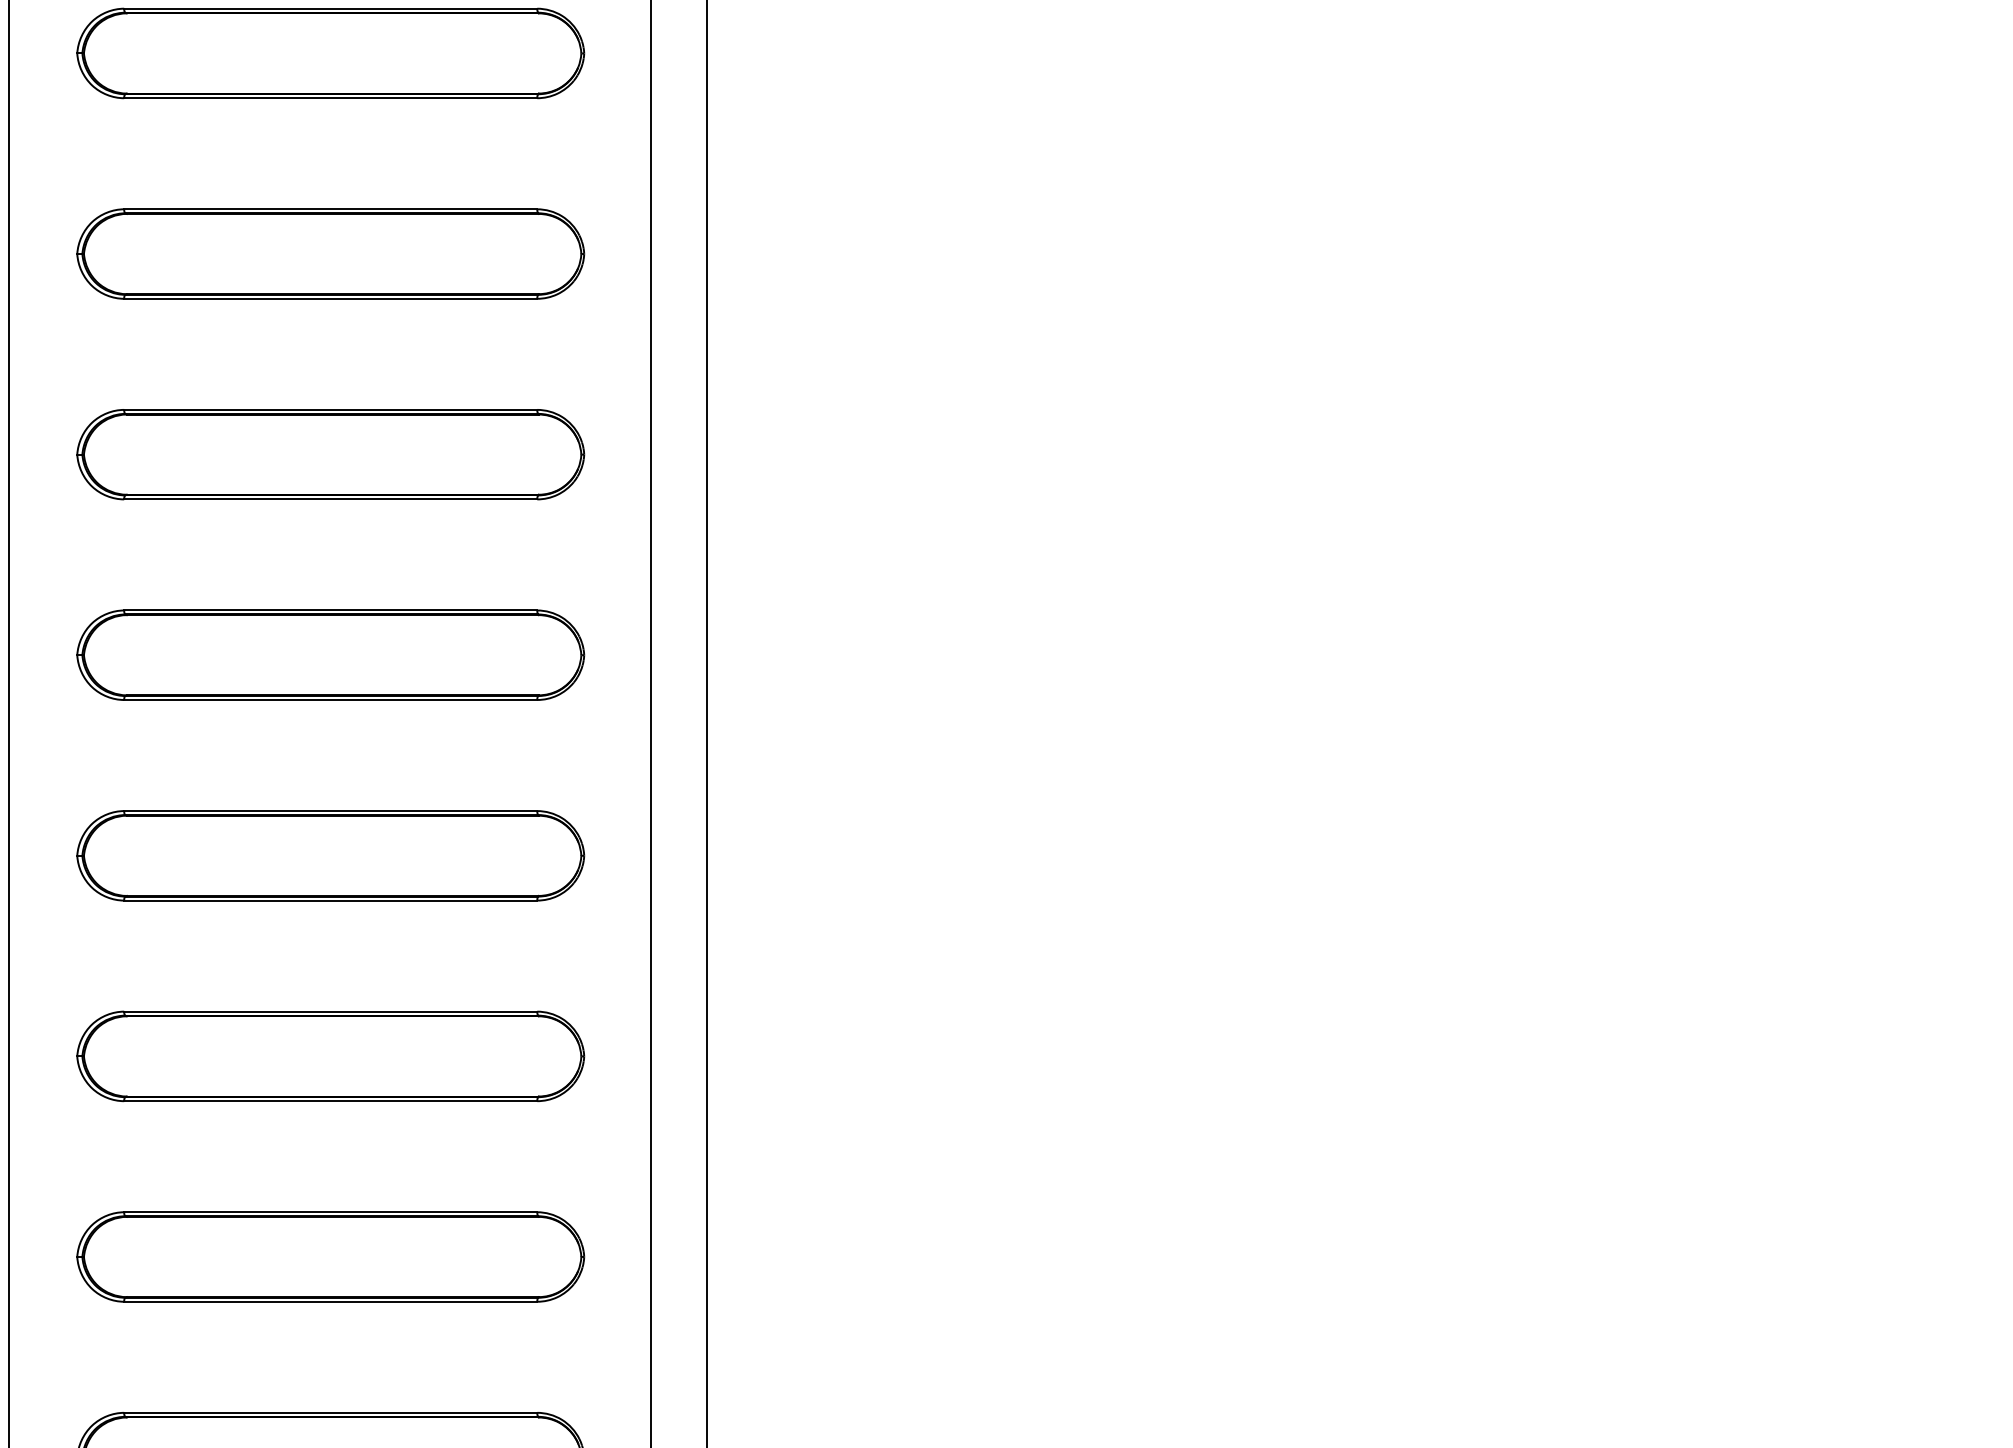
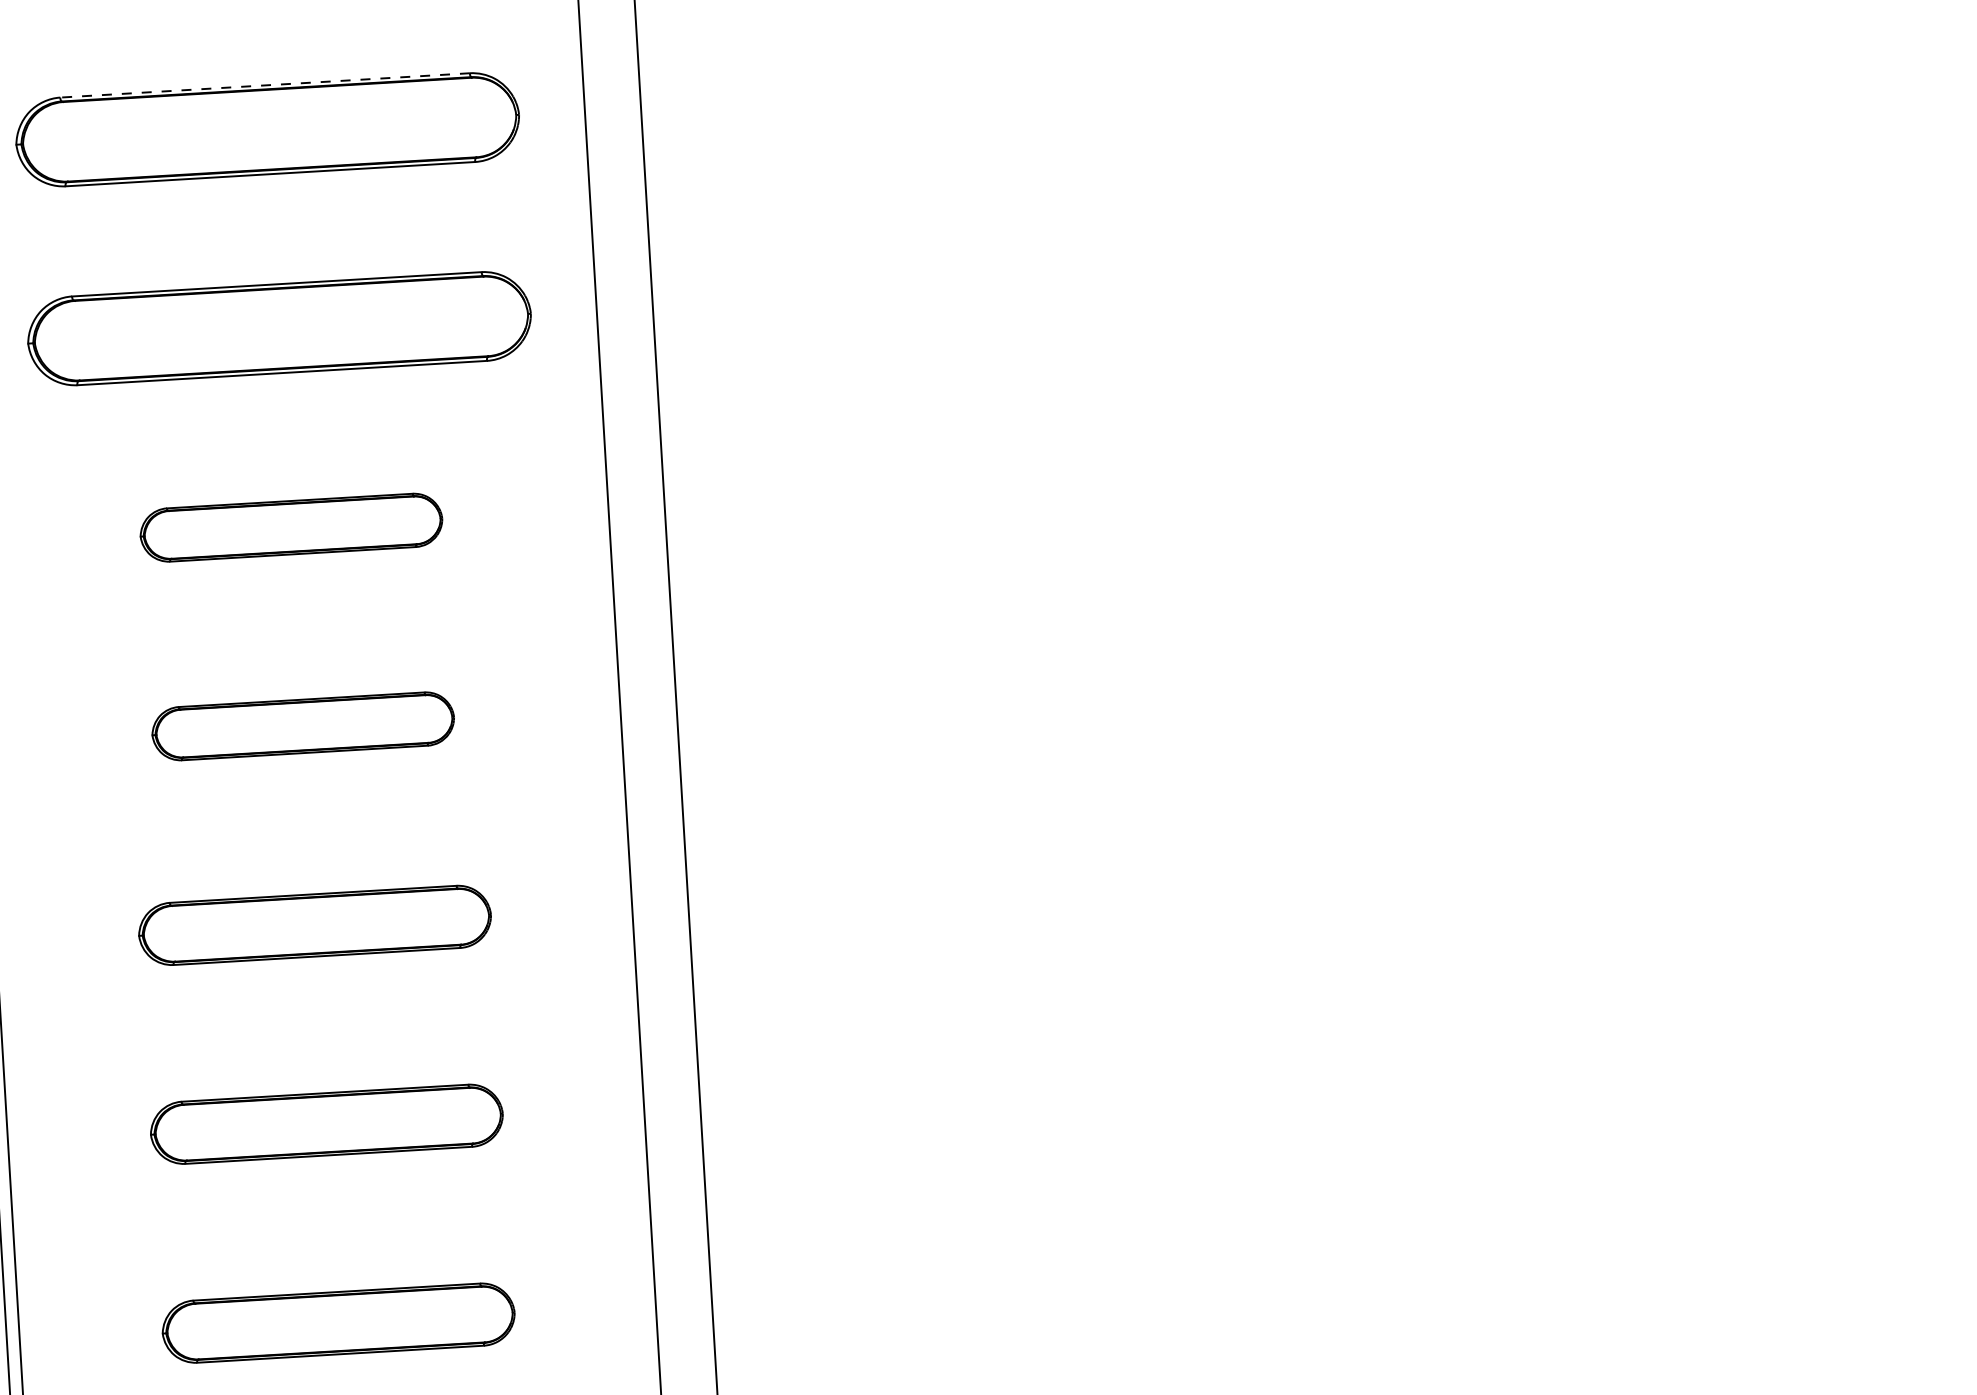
line: (330, 8) -> (264, 85), solid -> dashed
part: (330, 454) -> (291, 527), size x0.6
part: (330, 654) -> (302, 725), size x0.6
part: (330, 855) -> (314, 925), size x0.7
part: (330, 1056) -> (326, 1124), size x0.7
part: (330, 1256) -> (338, 1322), size x0.7

